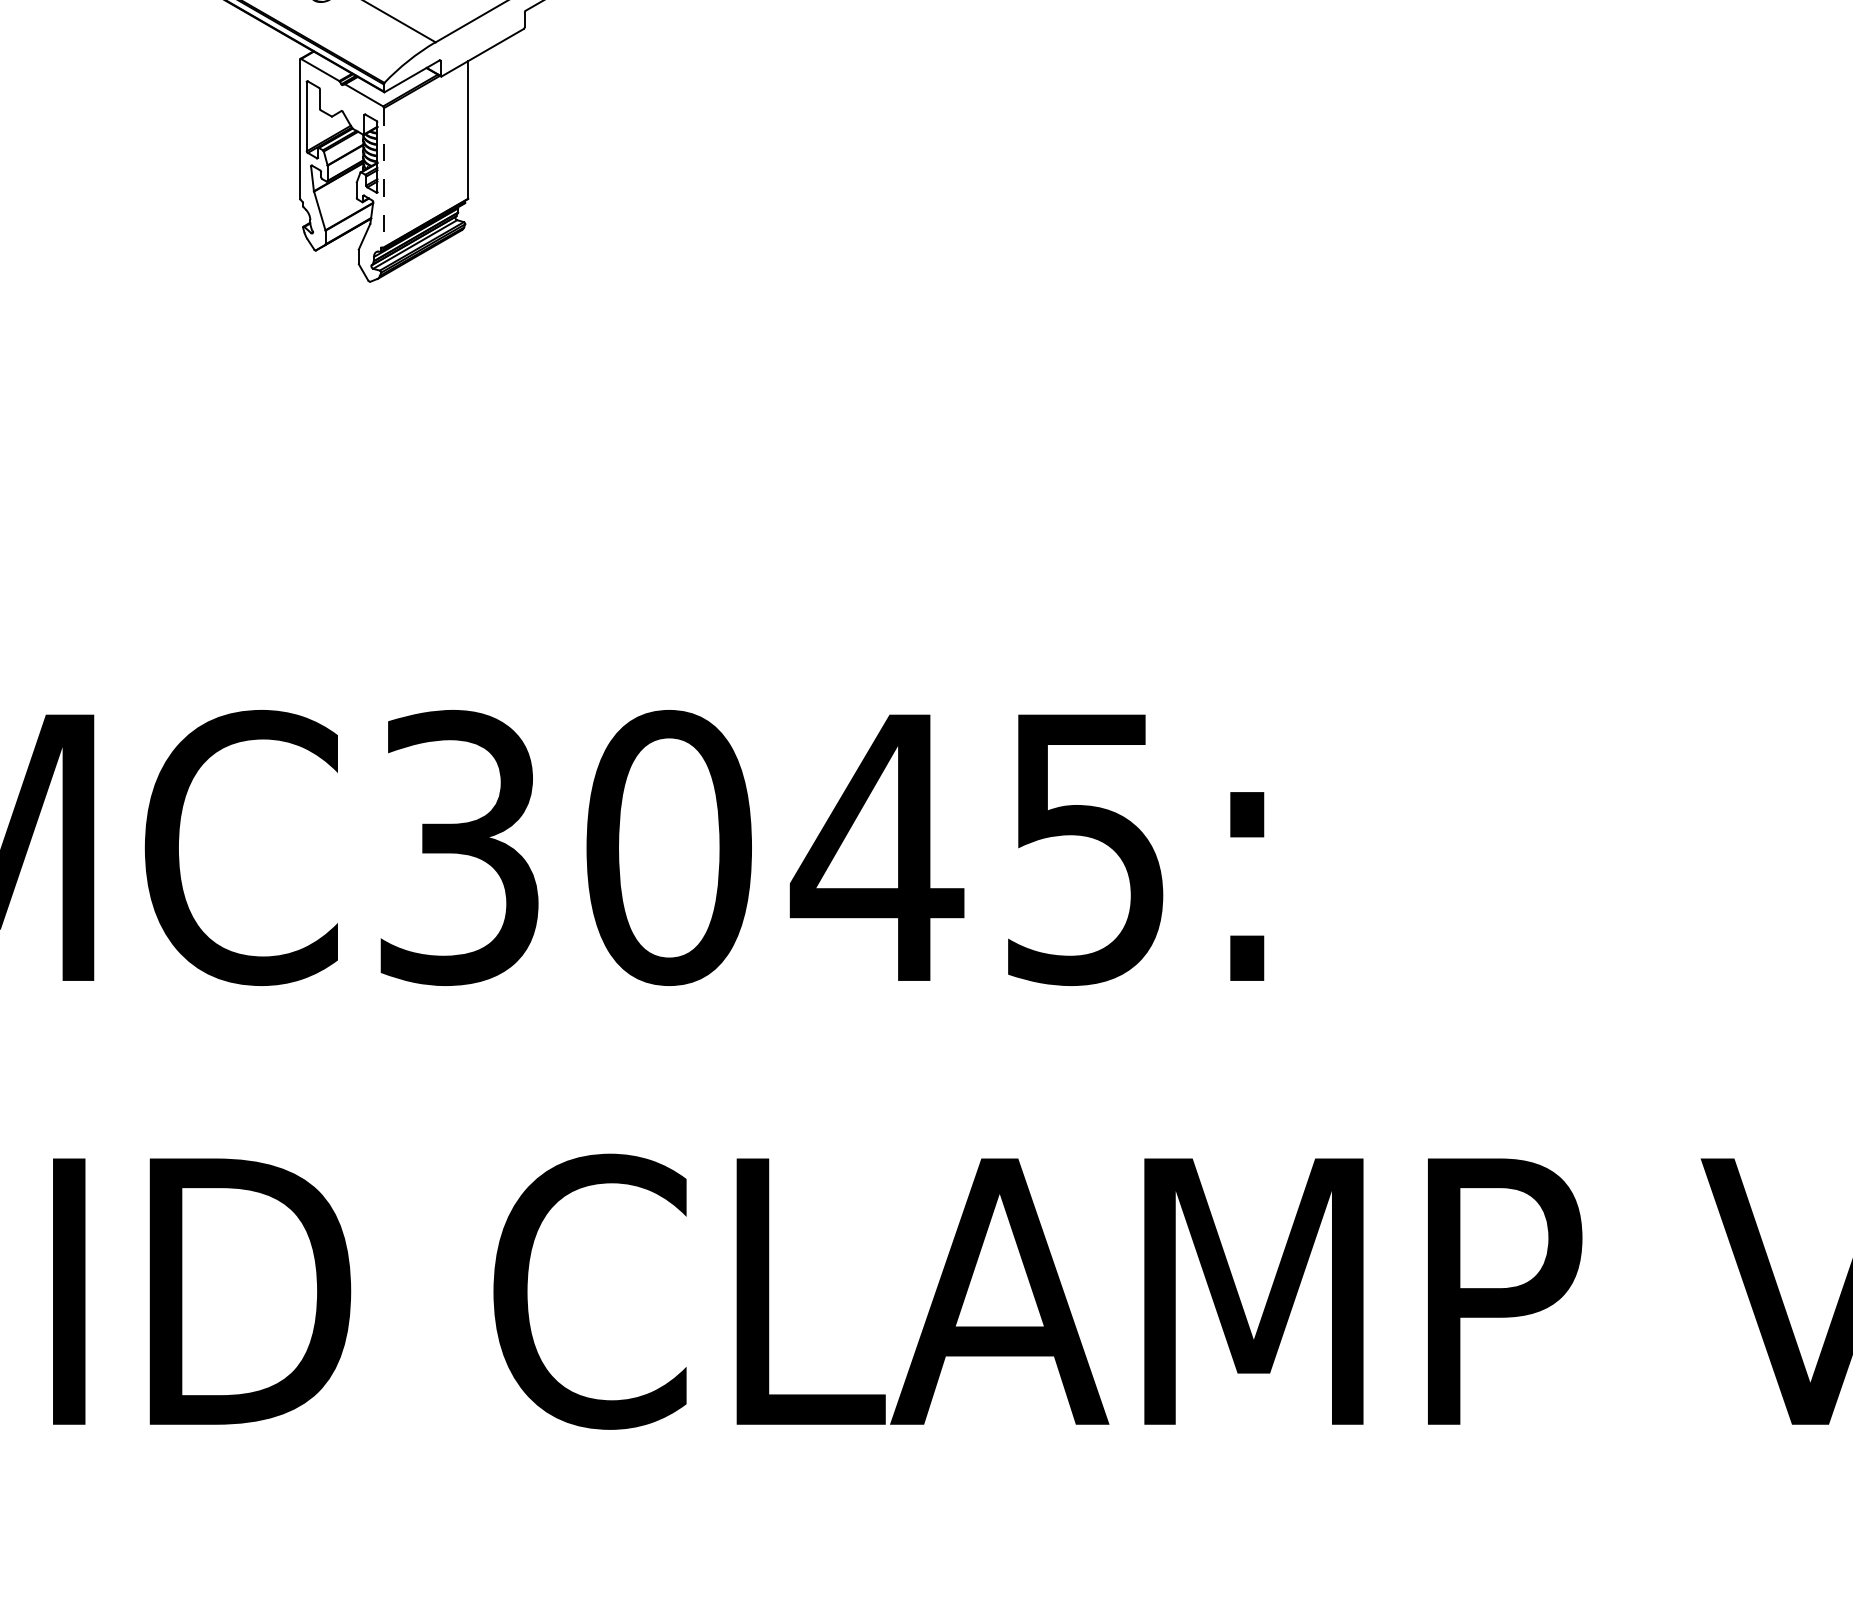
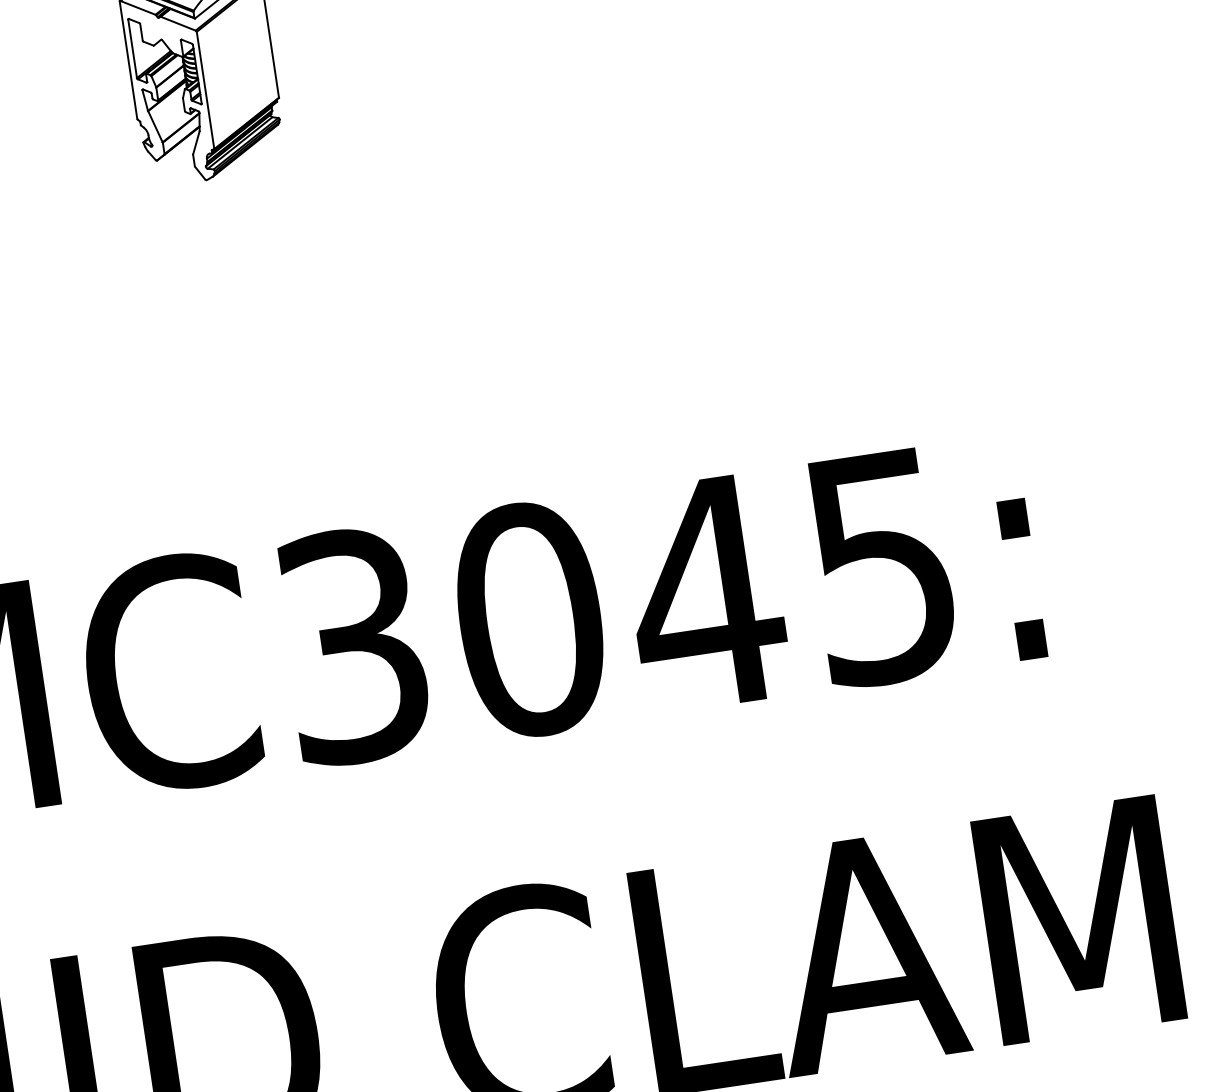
line: (384, 177) -> (205, 90), dashed -> solid

